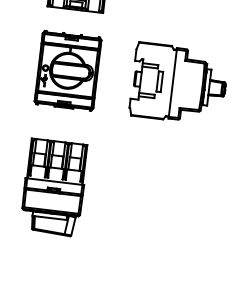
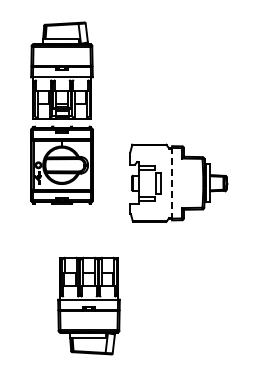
part: (67, 70) -> (61, 164), moved
line: (173, 82) -> (172, 182), solid -> dashed
part: (53, 187) -> (88, 305), moved

